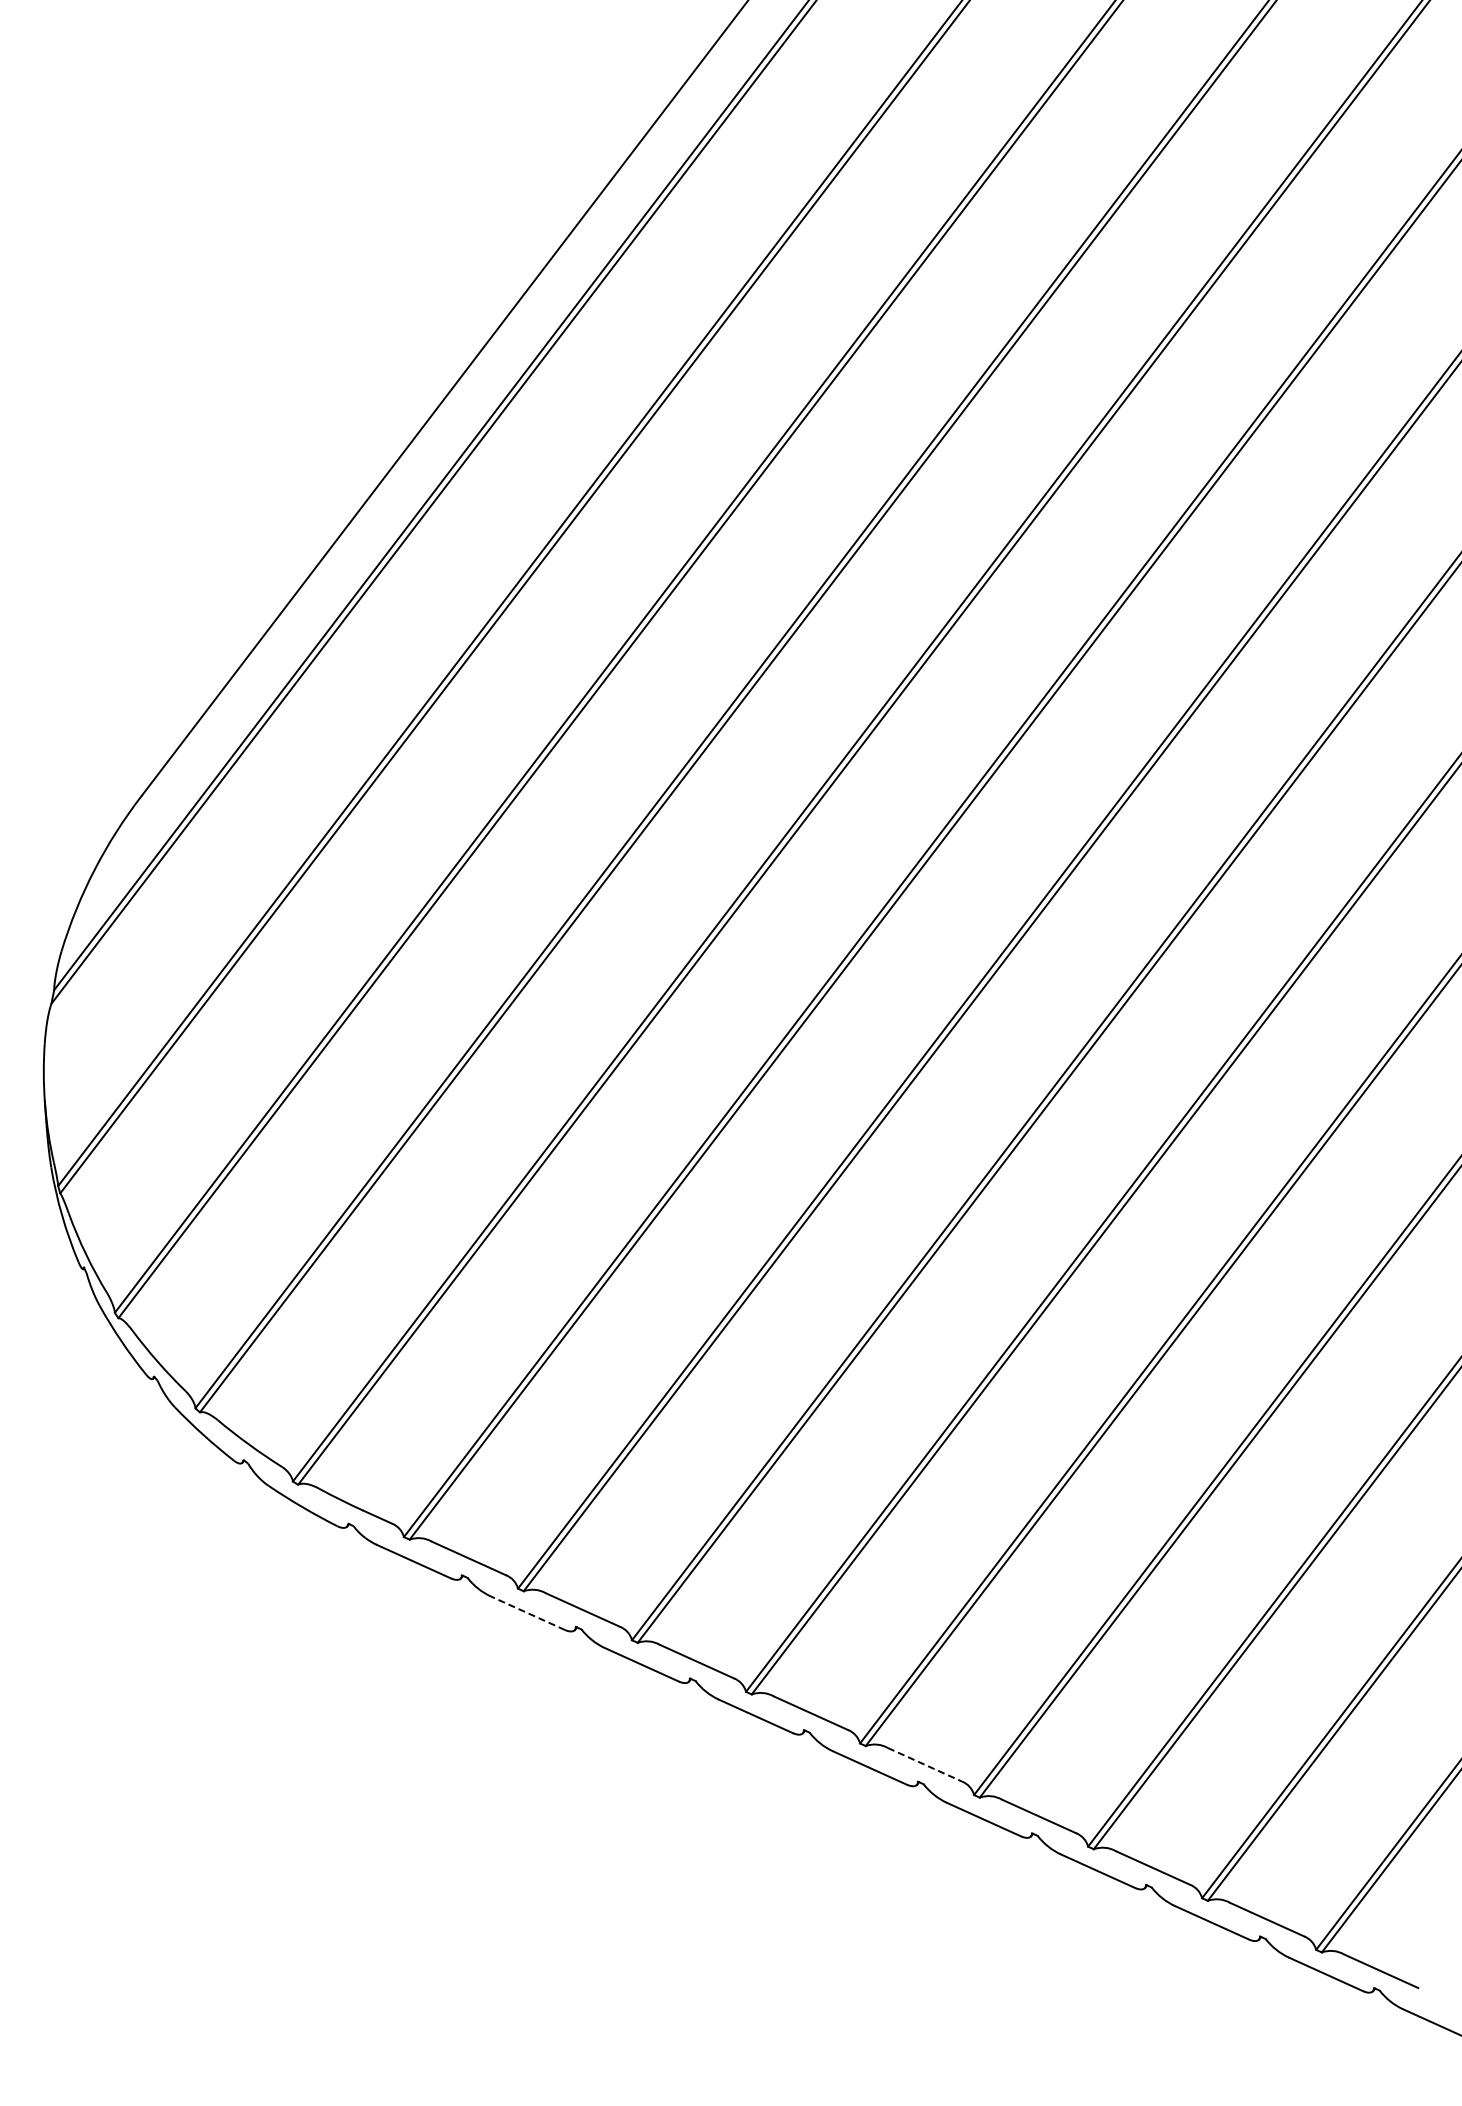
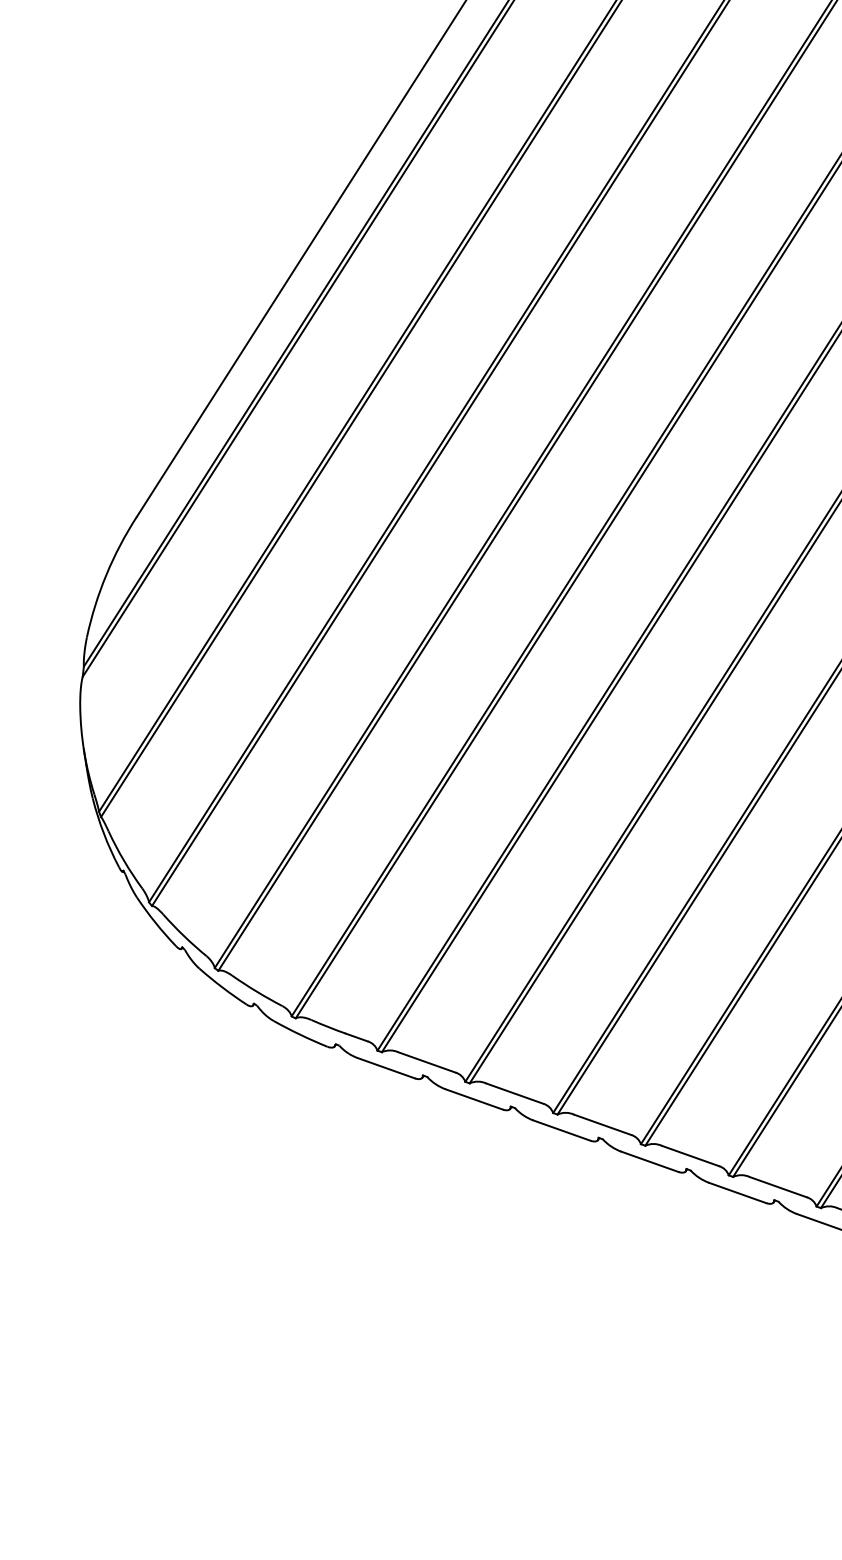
line: (528, 1613) -> (474, 1099), dashed -> solid
line: (925, 1764) -> (778, 1186), dashed -> solid

